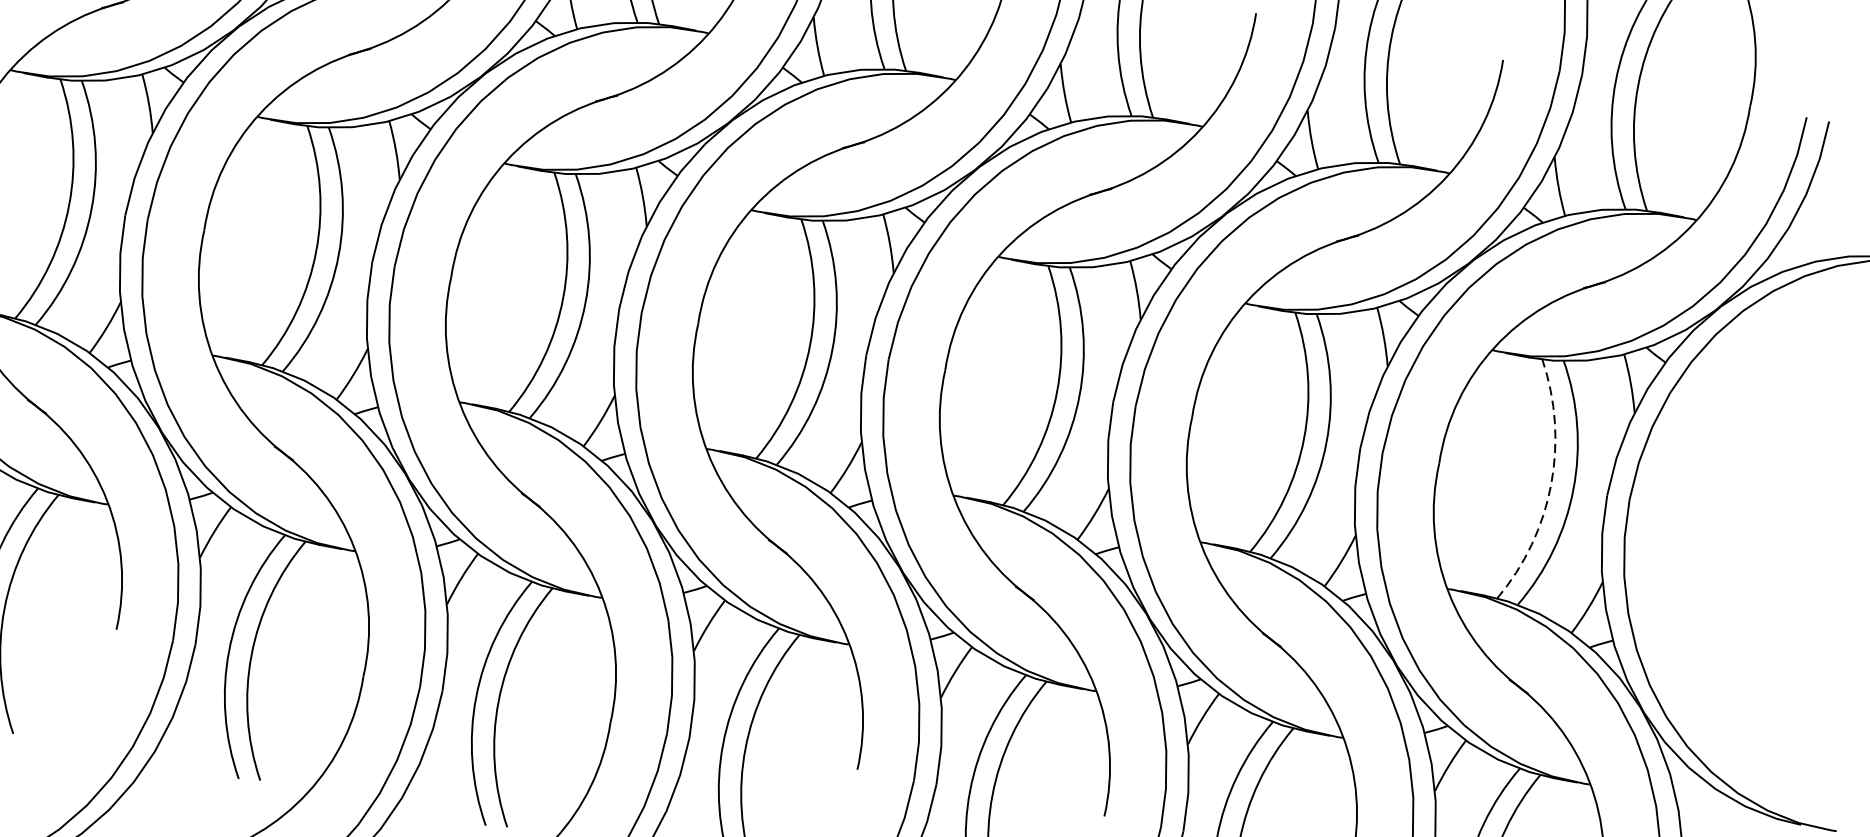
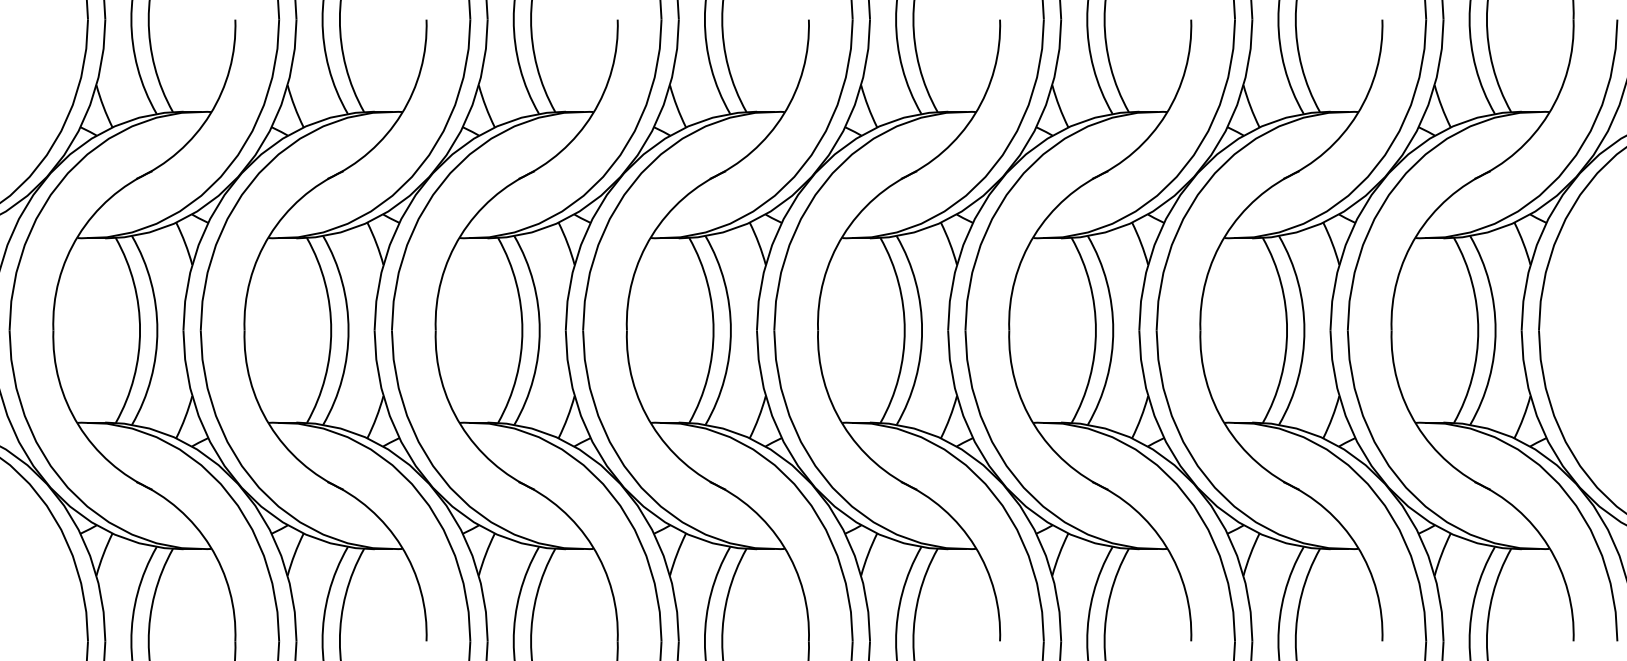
arc: (1551, 484) -> (1478, 330), dashed -> solid

